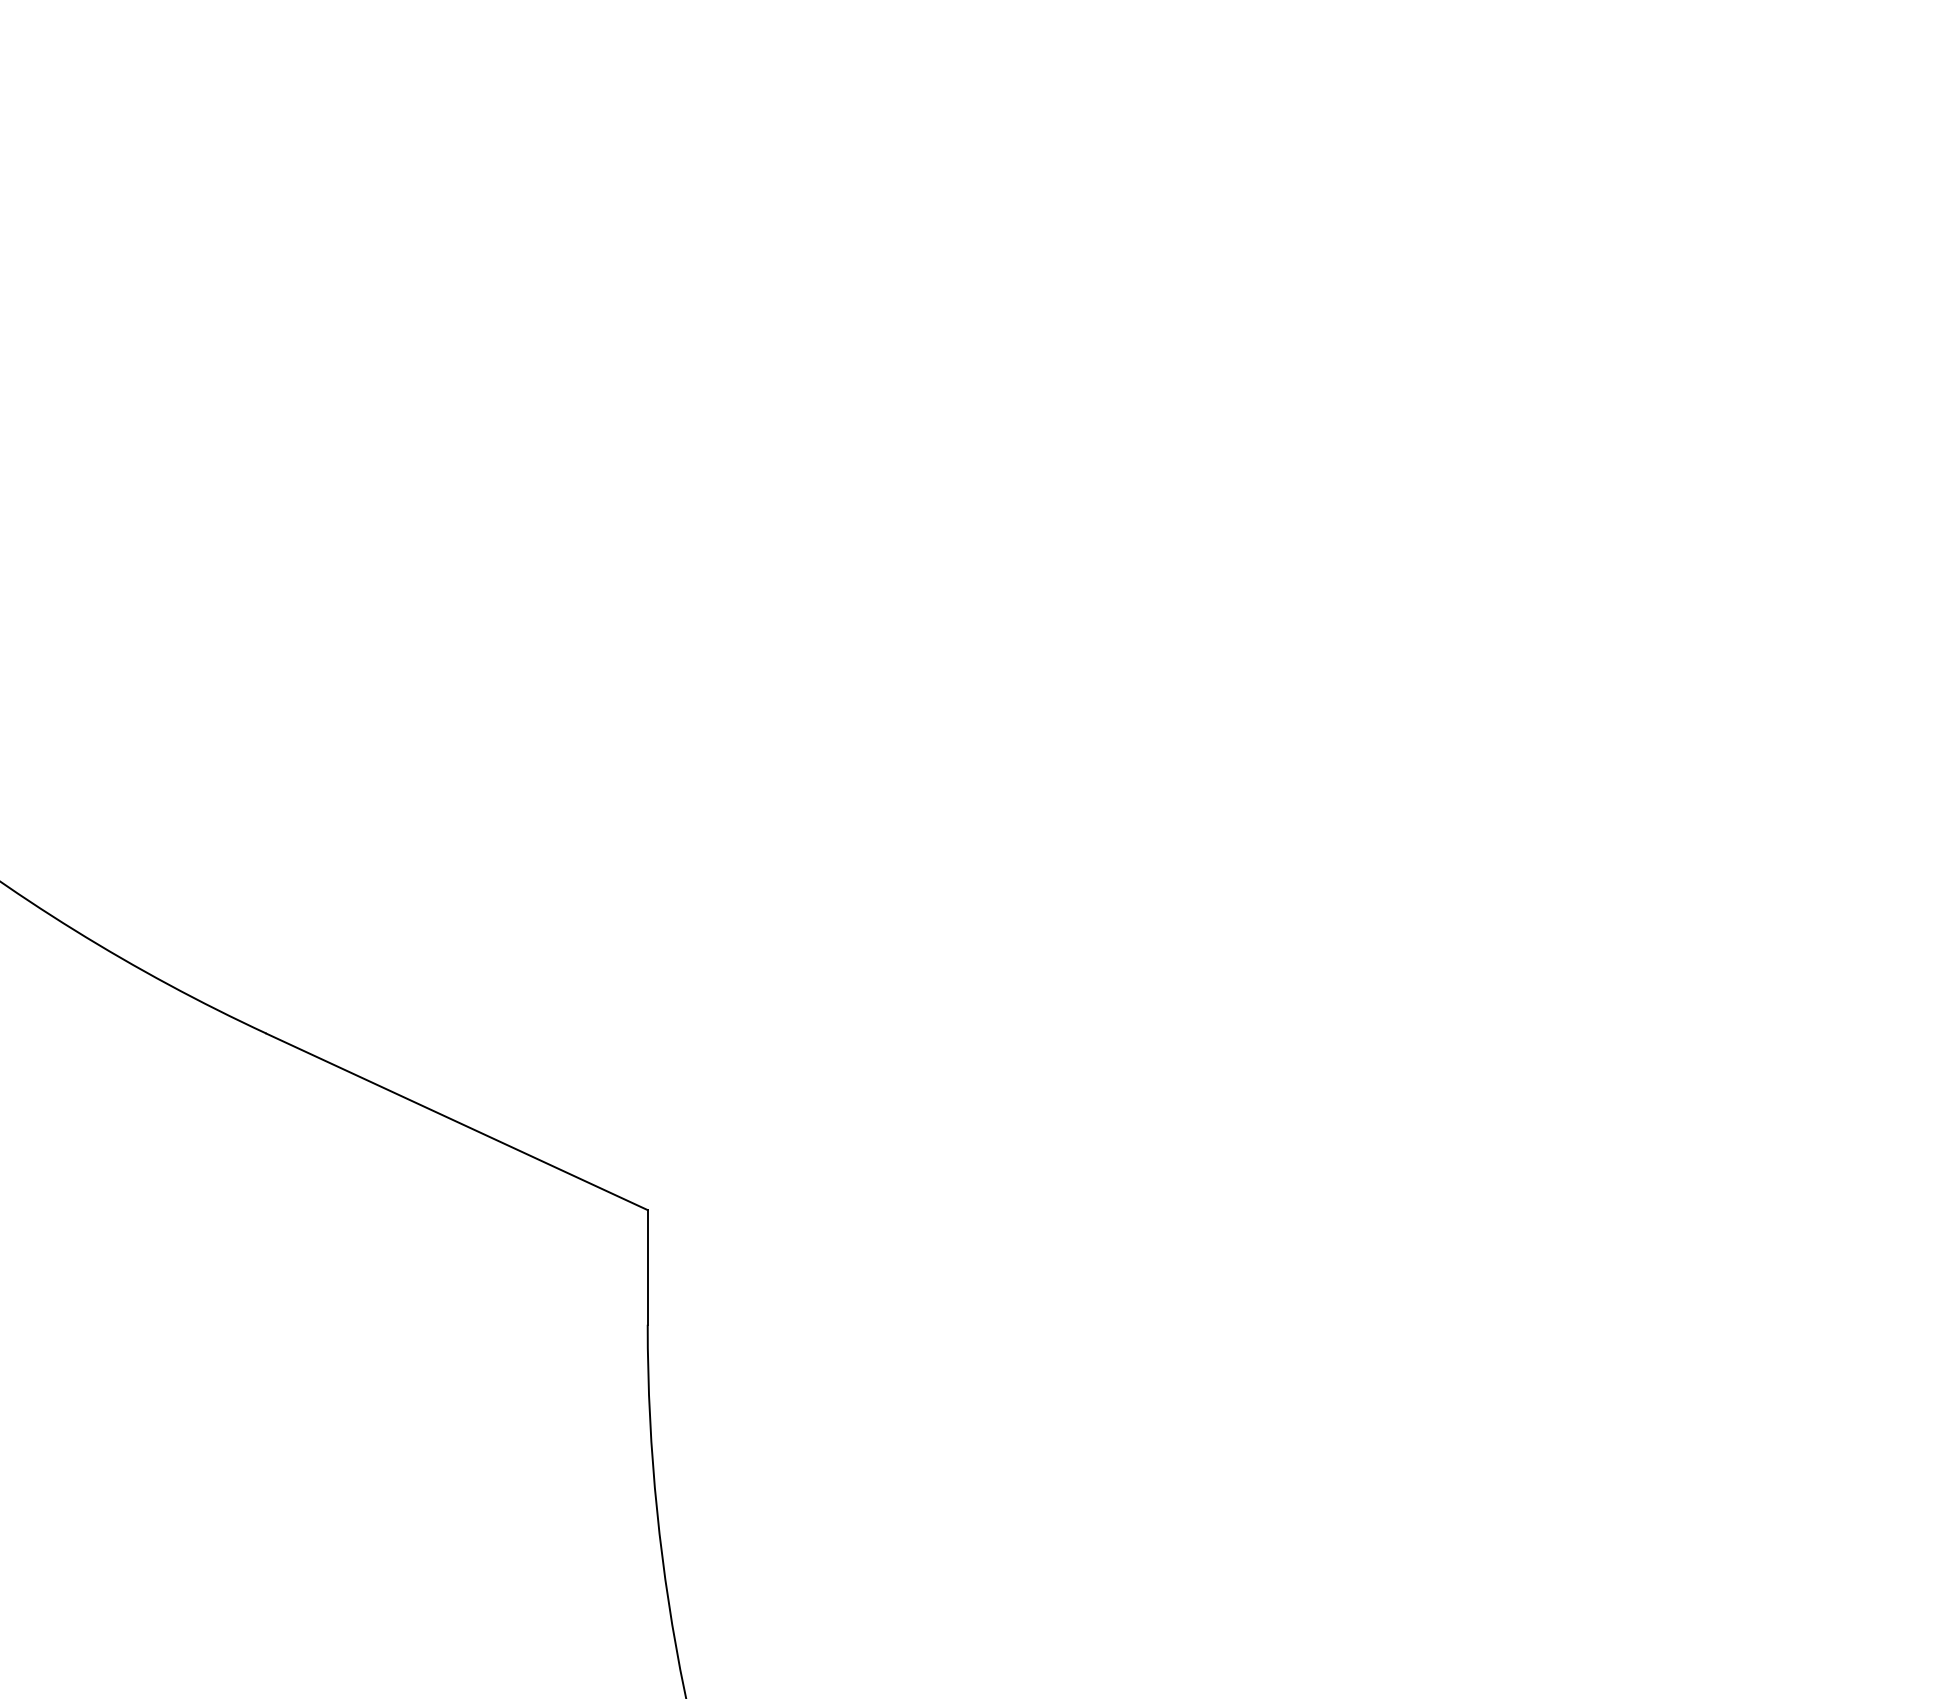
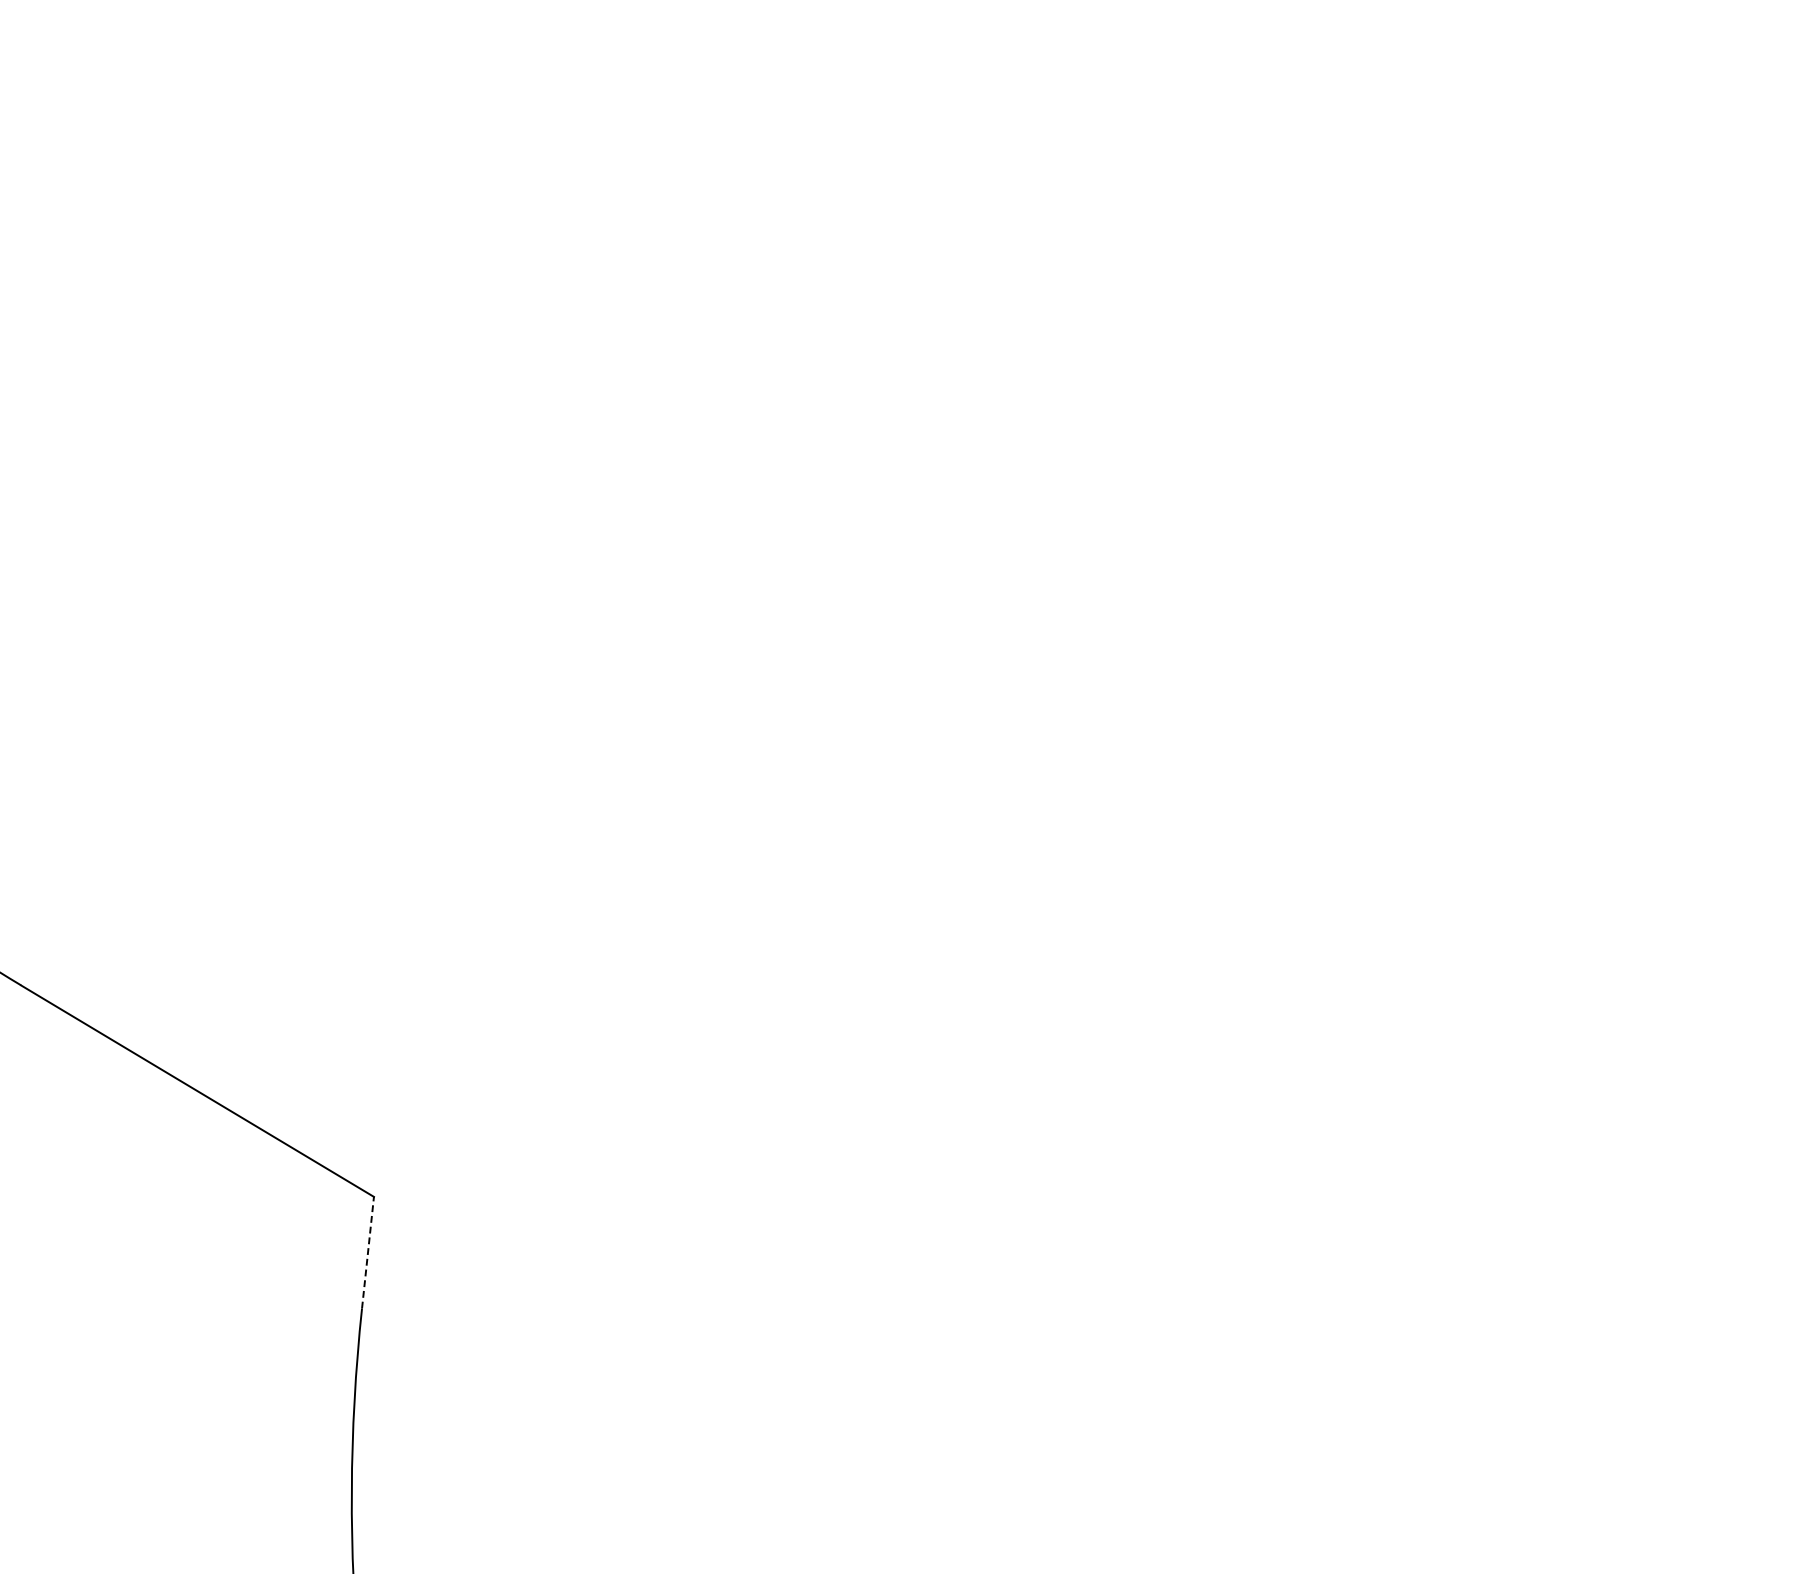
line: (647, 1266) -> (367, 1251), solid -> dashed

